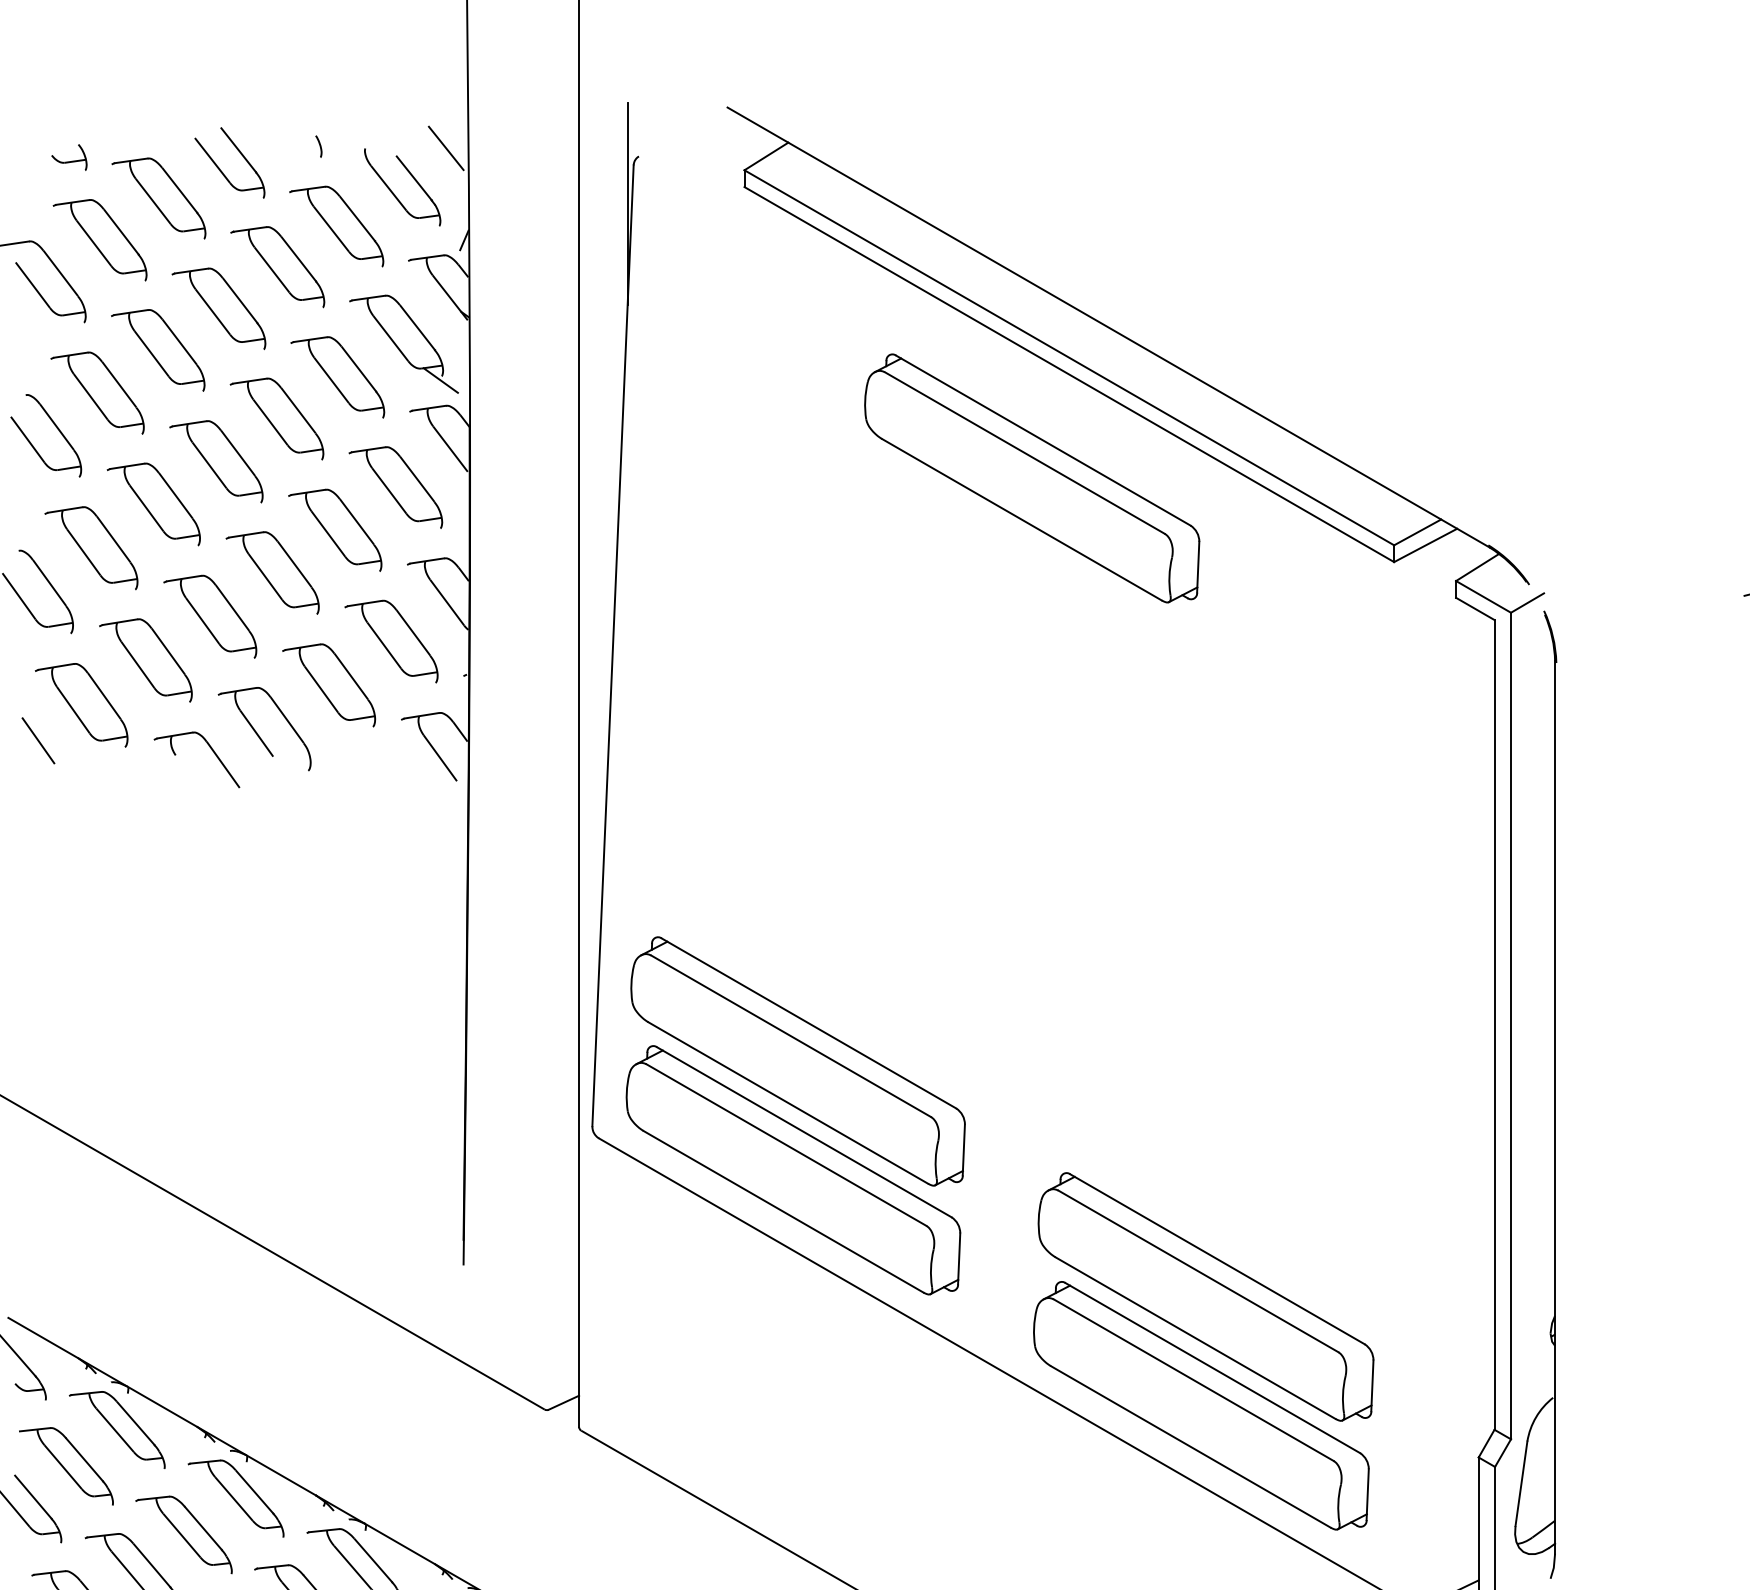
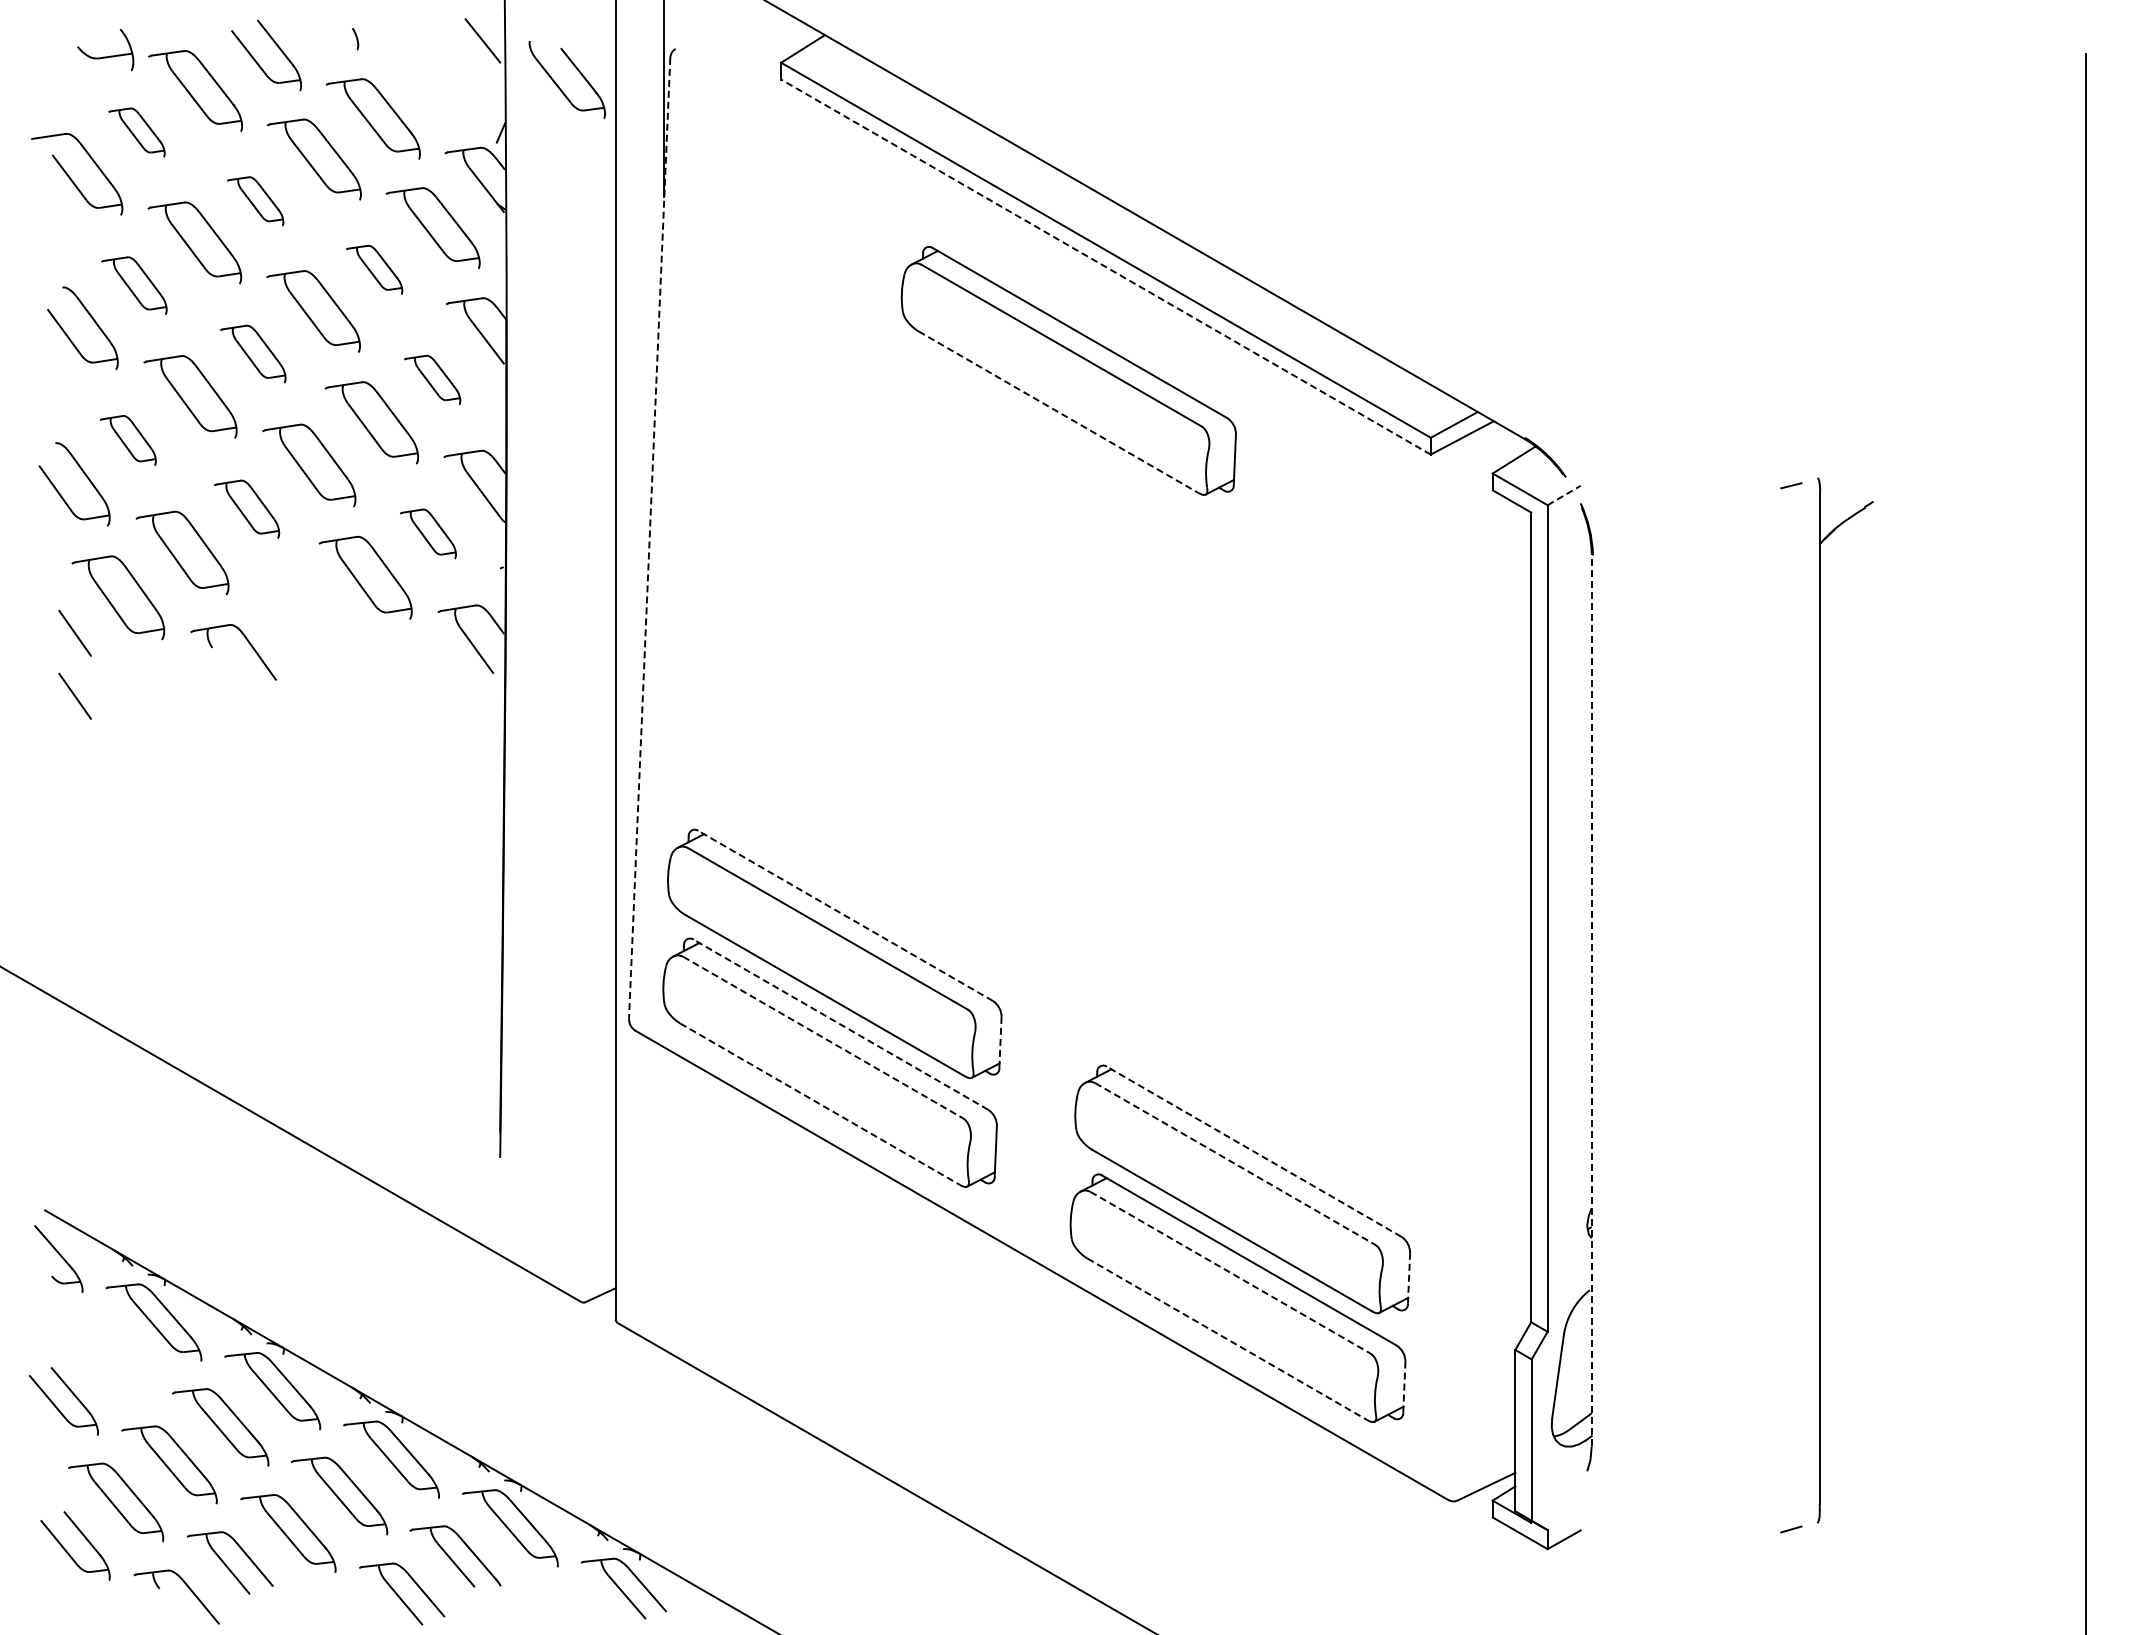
part: (69, 157) -> (106, 49), size x1.6
part: (394, 194) -> (559, 86), moved
part: (99, 240) -> (136, 132), size x0.6
part: (218, 309) -> (255, 201), size x0.6
line: (1068, 374) -> (1105, 266), solid -> dashed
part: (337, 377) -> (374, 269), size x0.6
line: (440, 380) -> (477, 272), removed
part: (97, 393) -> (134, 285), size x0.7
part: (216, 461) -> (253, 353), size x0.7
part: (395, 487) -> (432, 379), size x0.6
line: (1022, 520) -> (1059, 412), solid -> dashed
part: (91, 548) -> (128, 440), size x0.6
line: (1527, 603) -> (1564, 495), solid -> dashed
part: (209, 617) -> (246, 509), size x0.7
part: (391, 641) -> (428, 533), size x0.6
line: (612, 646) -> (649, 538), solid -> dashed
part: (257, 733) -> (294, 625), removed
line: (37, 803) -> (74, 695), added
line: (808, 1023) -> (845, 915), solid -> dashed
line: (1554, 1107) -> (1591, 999), solid -> dashed
line: (803, 1132) -> (840, 1024), solid -> dashed
line: (786, 1145) -> (823, 1037), solid -> dashed
line: (963, 1150) -> (1000, 1042), solid -> dashed
line: (783, 1212) -> (820, 1104), solid -> dashed
line: (1217, 1259) -> (1254, 1151), solid -> dashed
line: (1198, 1272) -> (1235, 1164), solid -> dashed
line: (1193, 1380) -> (1230, 1272), solid -> dashed
line: (1372, 1385) -> (1409, 1277), solid -> dashed
line: (1190, 1447) -> (1227, 1339), solid -> dashed
part: (65, 1466) -> (102, 1358), removed
line: (1367, 1494) -> (1404, 1386), solid -> dashed

